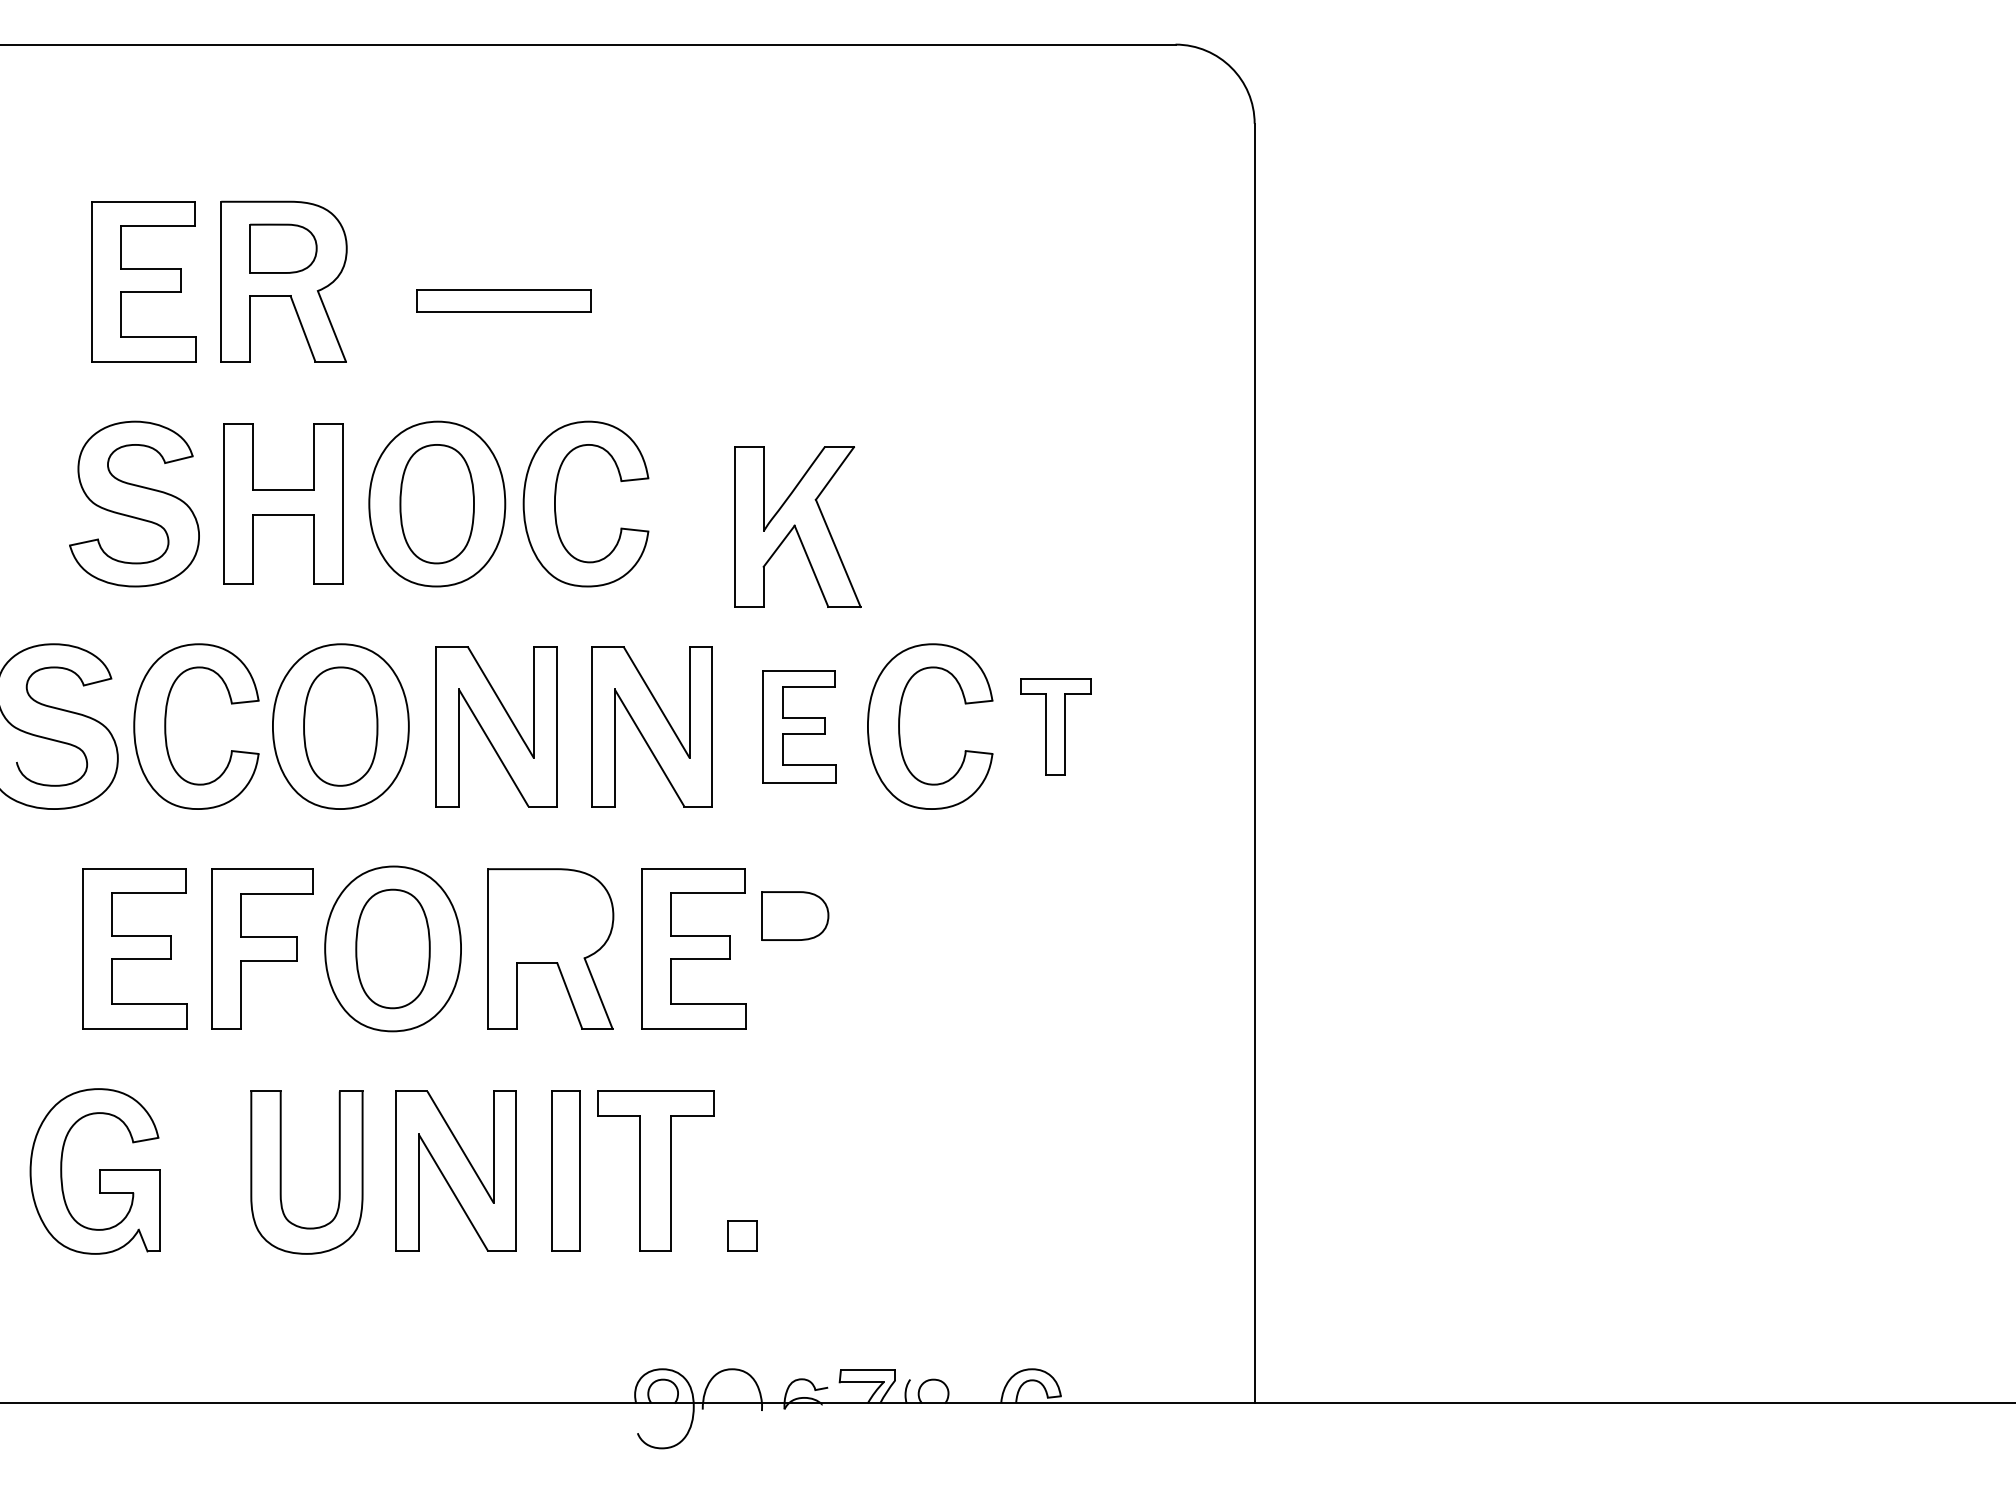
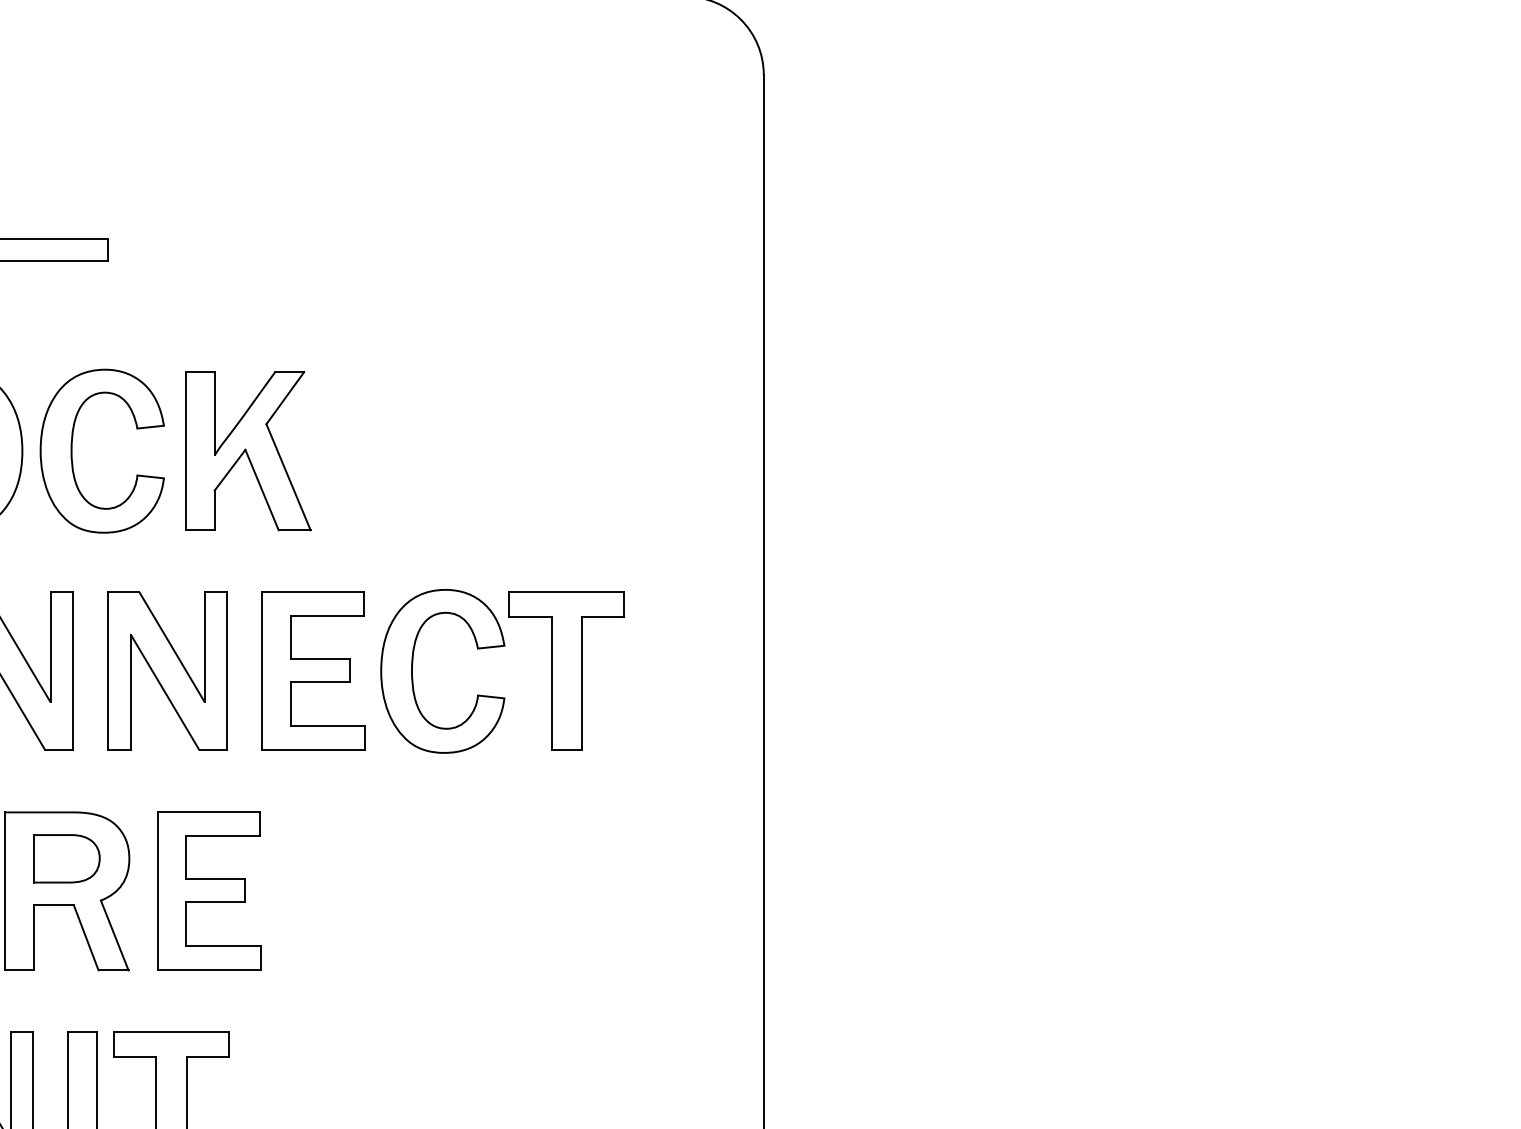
part: (797, 526) -> (248, 450), moved
part: (799, 726) -> (313, 671), size x1.43
part: (1055, 726) -> (566, 671), size x1.67
part: (795, 915) -> (67, 858), moved

